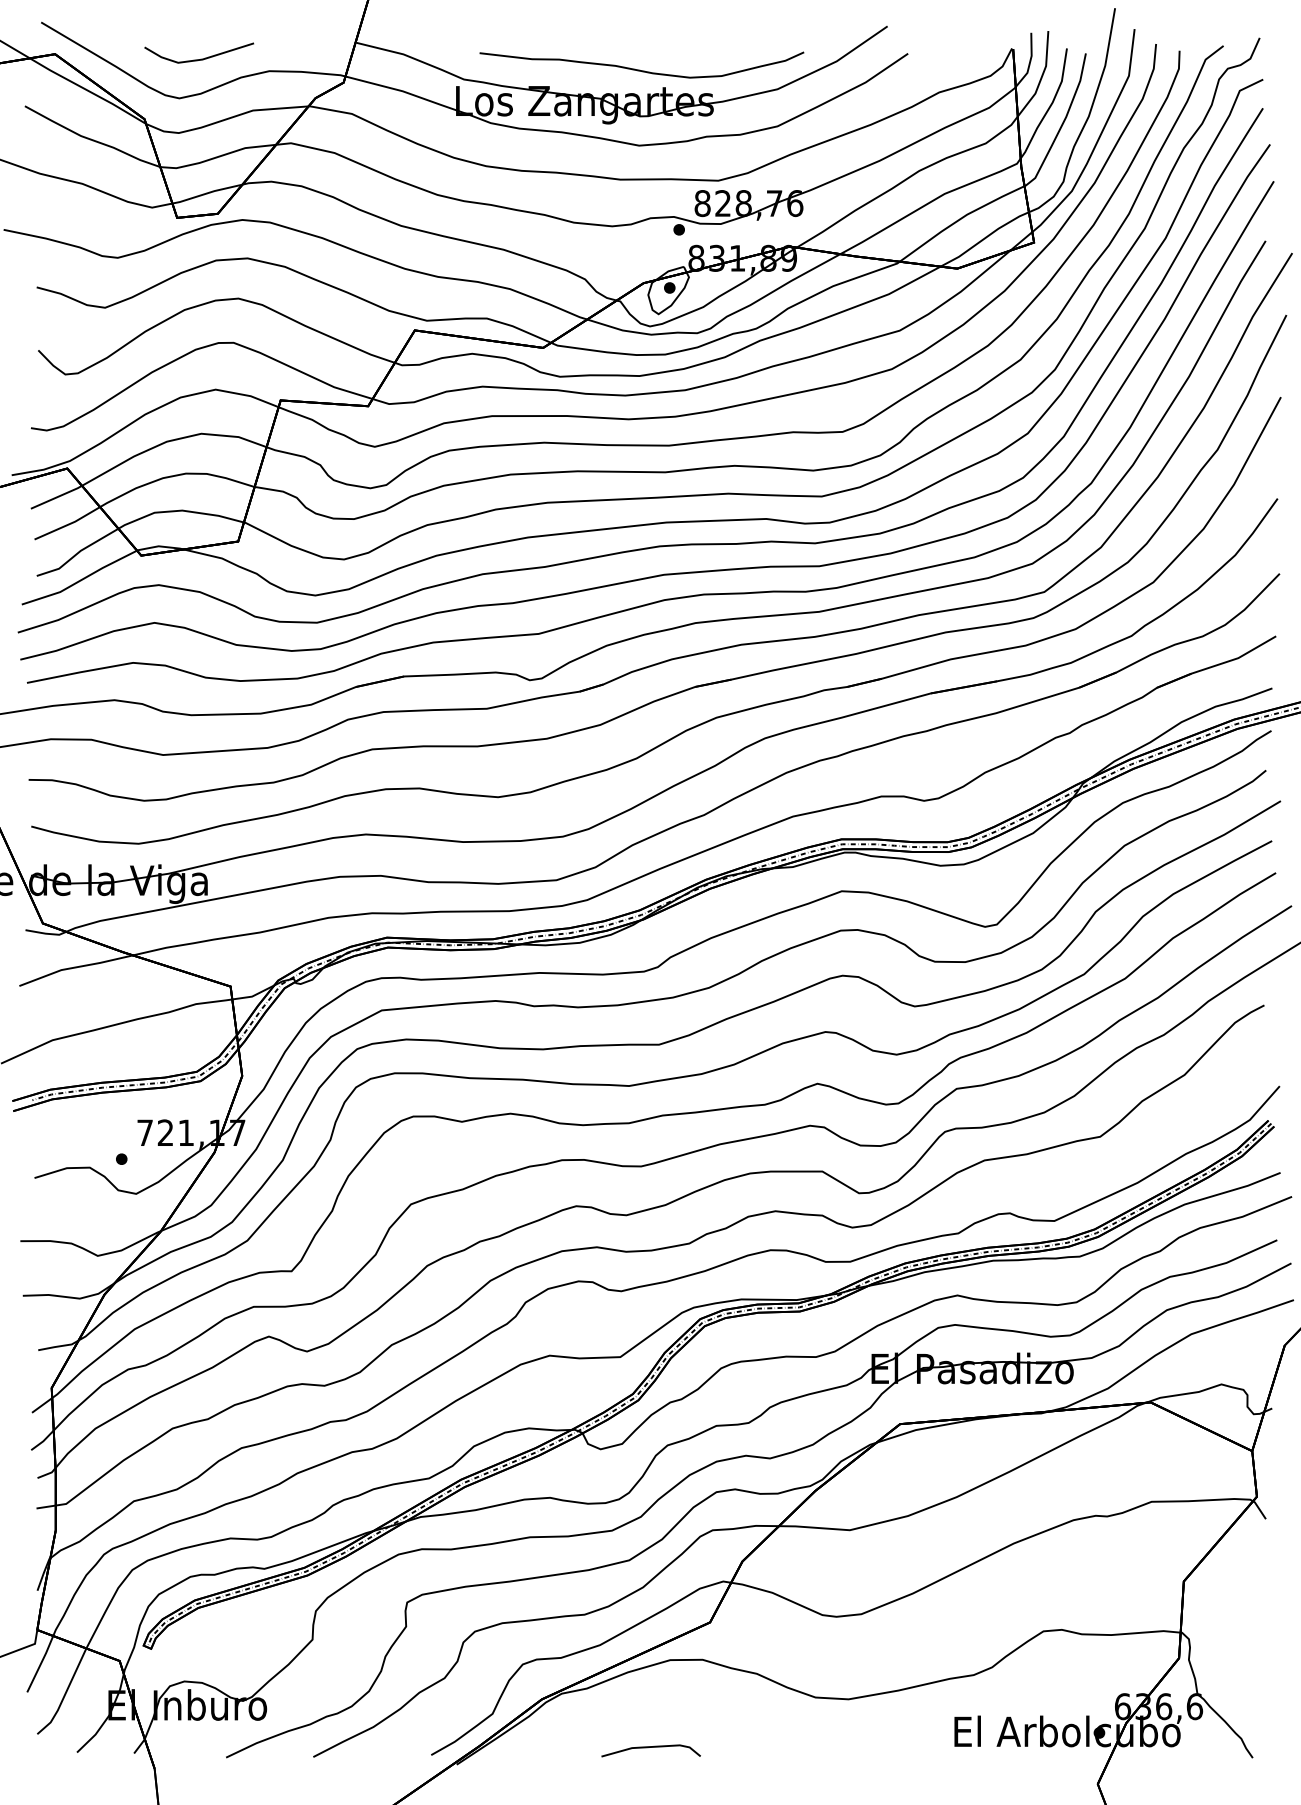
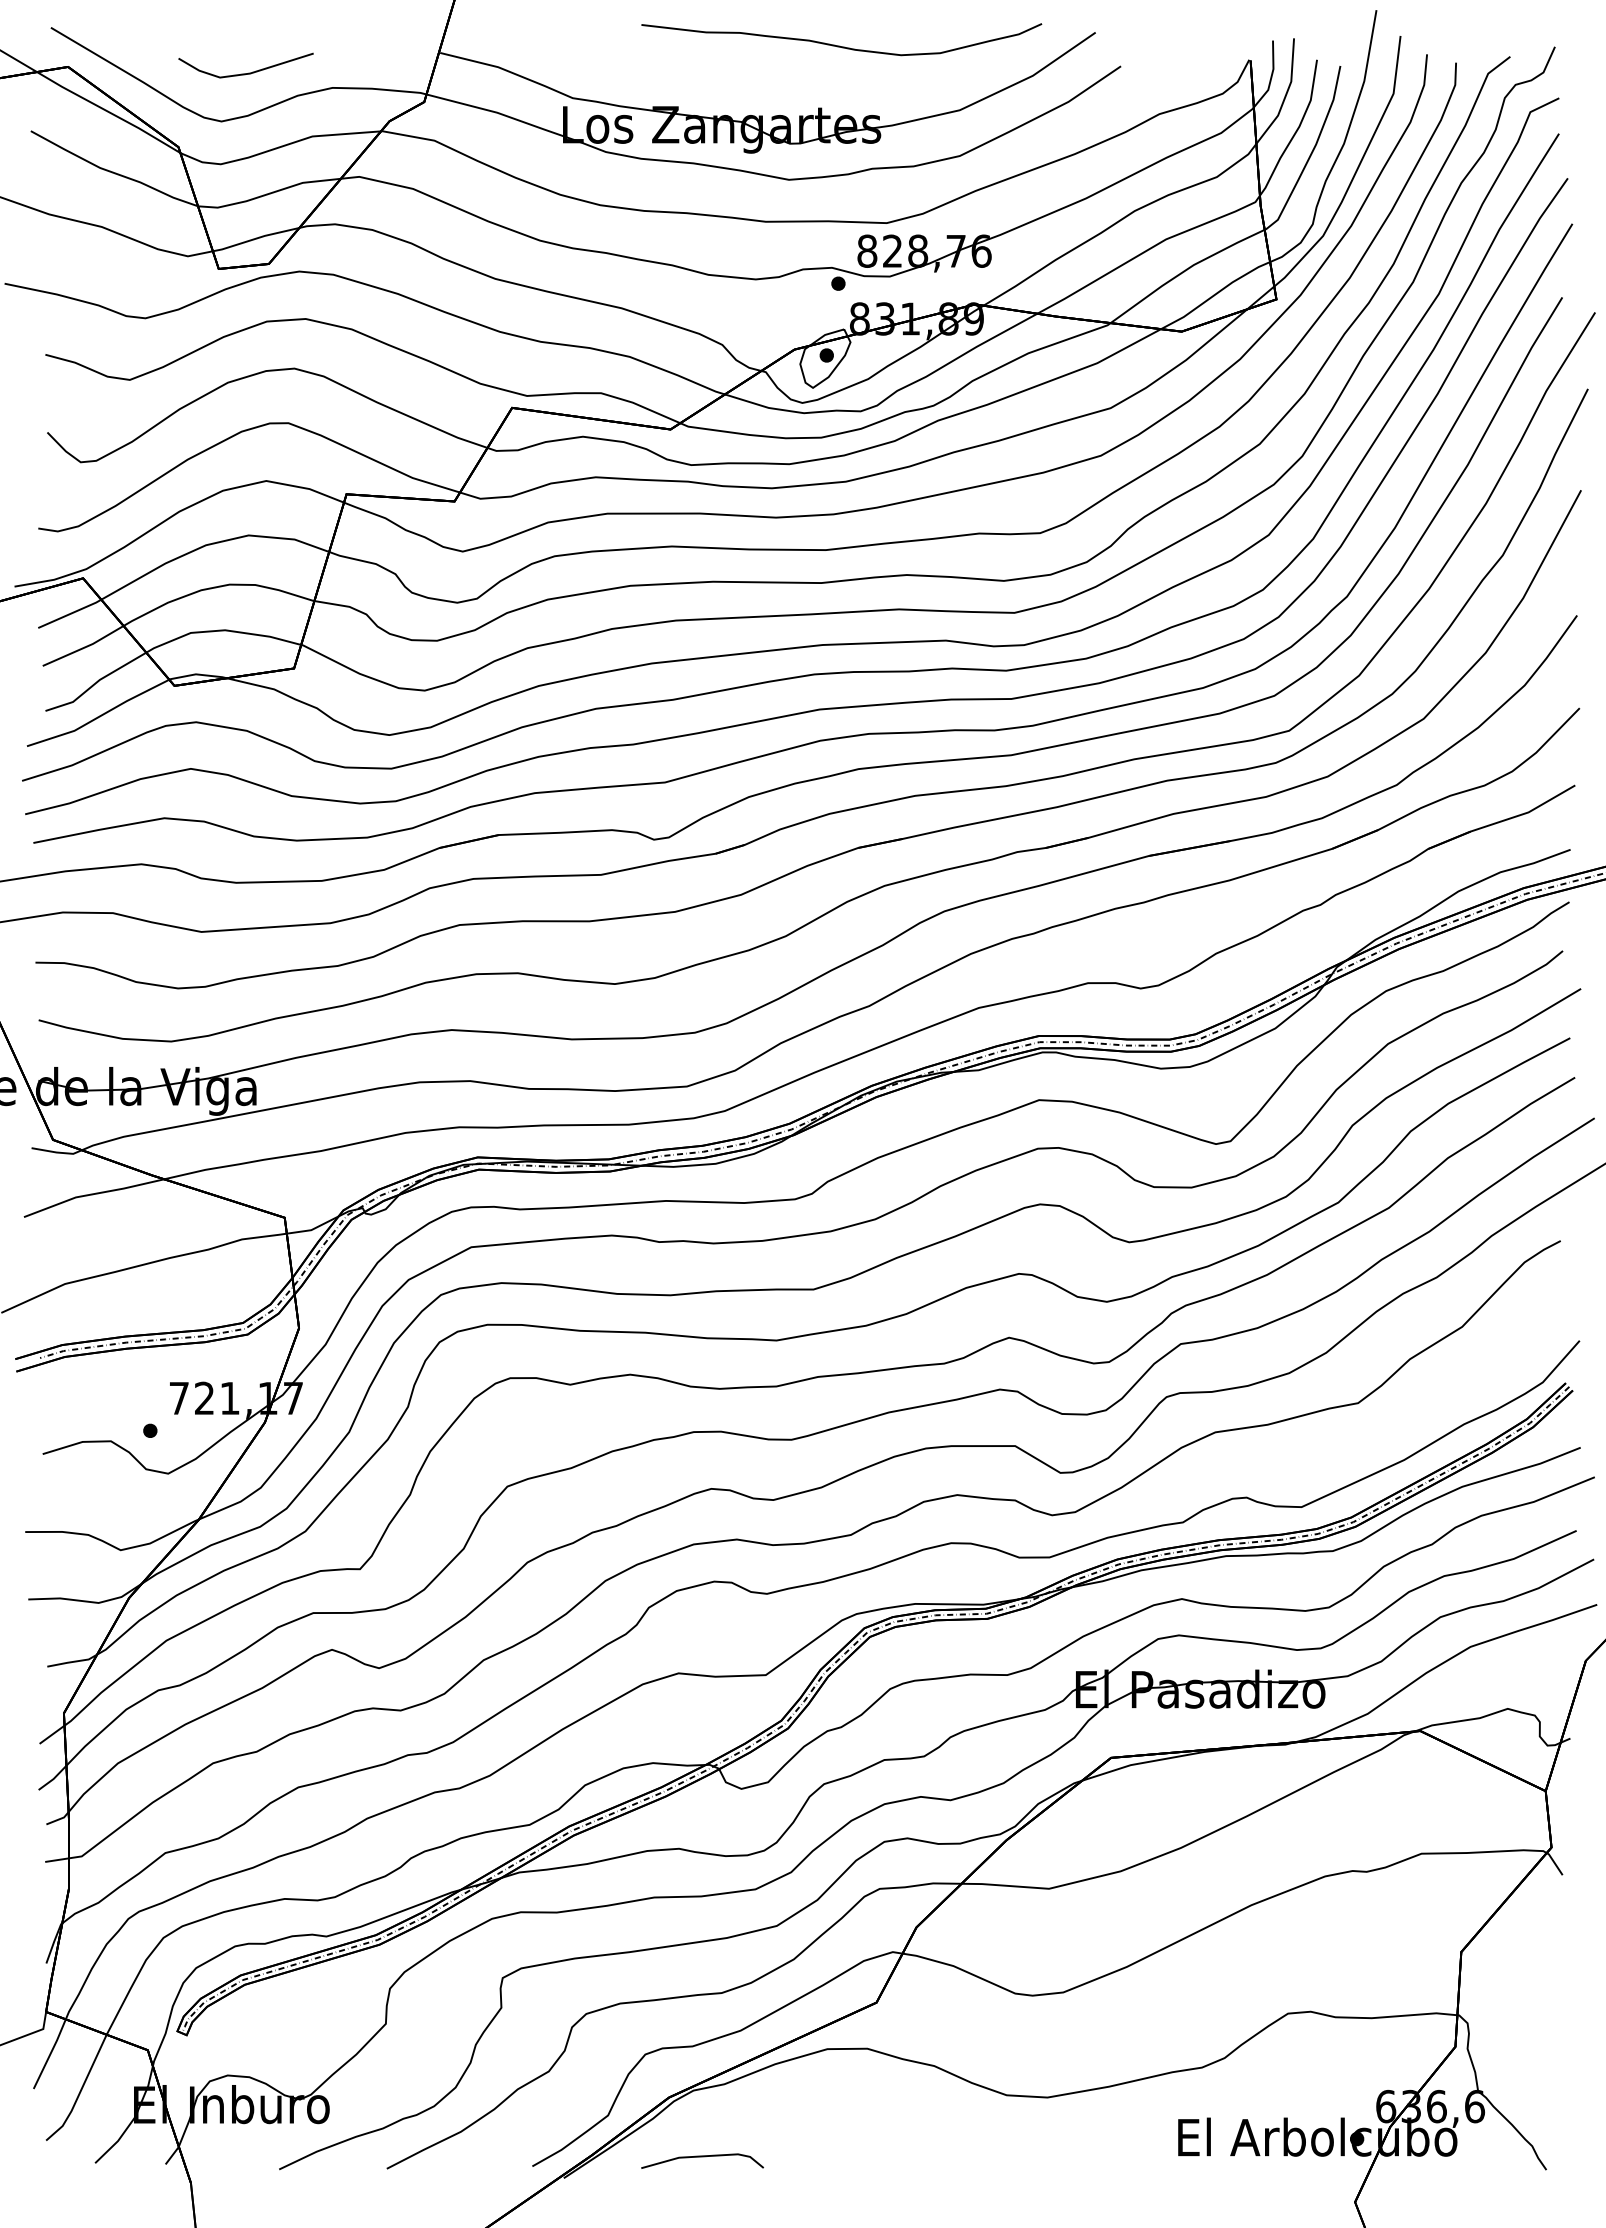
curve: (639, 69) -> (838, 45), moved
line: (648, 1748) -> (699, 2158), moved

